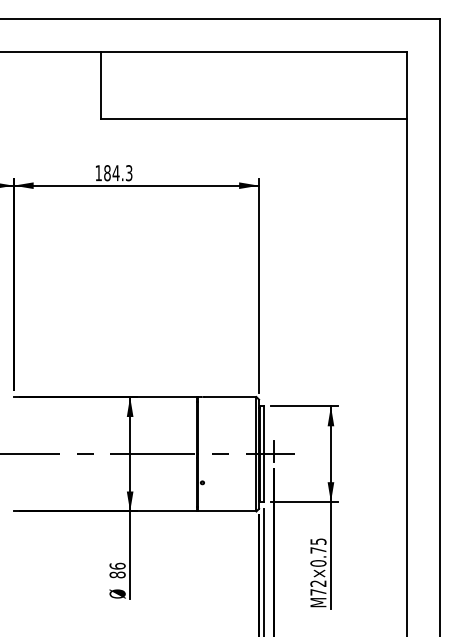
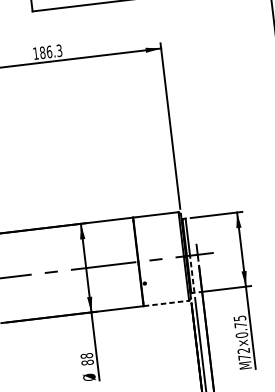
text: (115, 173) -> (48, 52), 184.3 -> 186.3
line: (264, 478) -> (192, 274), solid -> dashed
line: (227, 511) -> (166, 303), solid -> dashed
text: (117, 565) -> (86, 355), 86 -> 88

